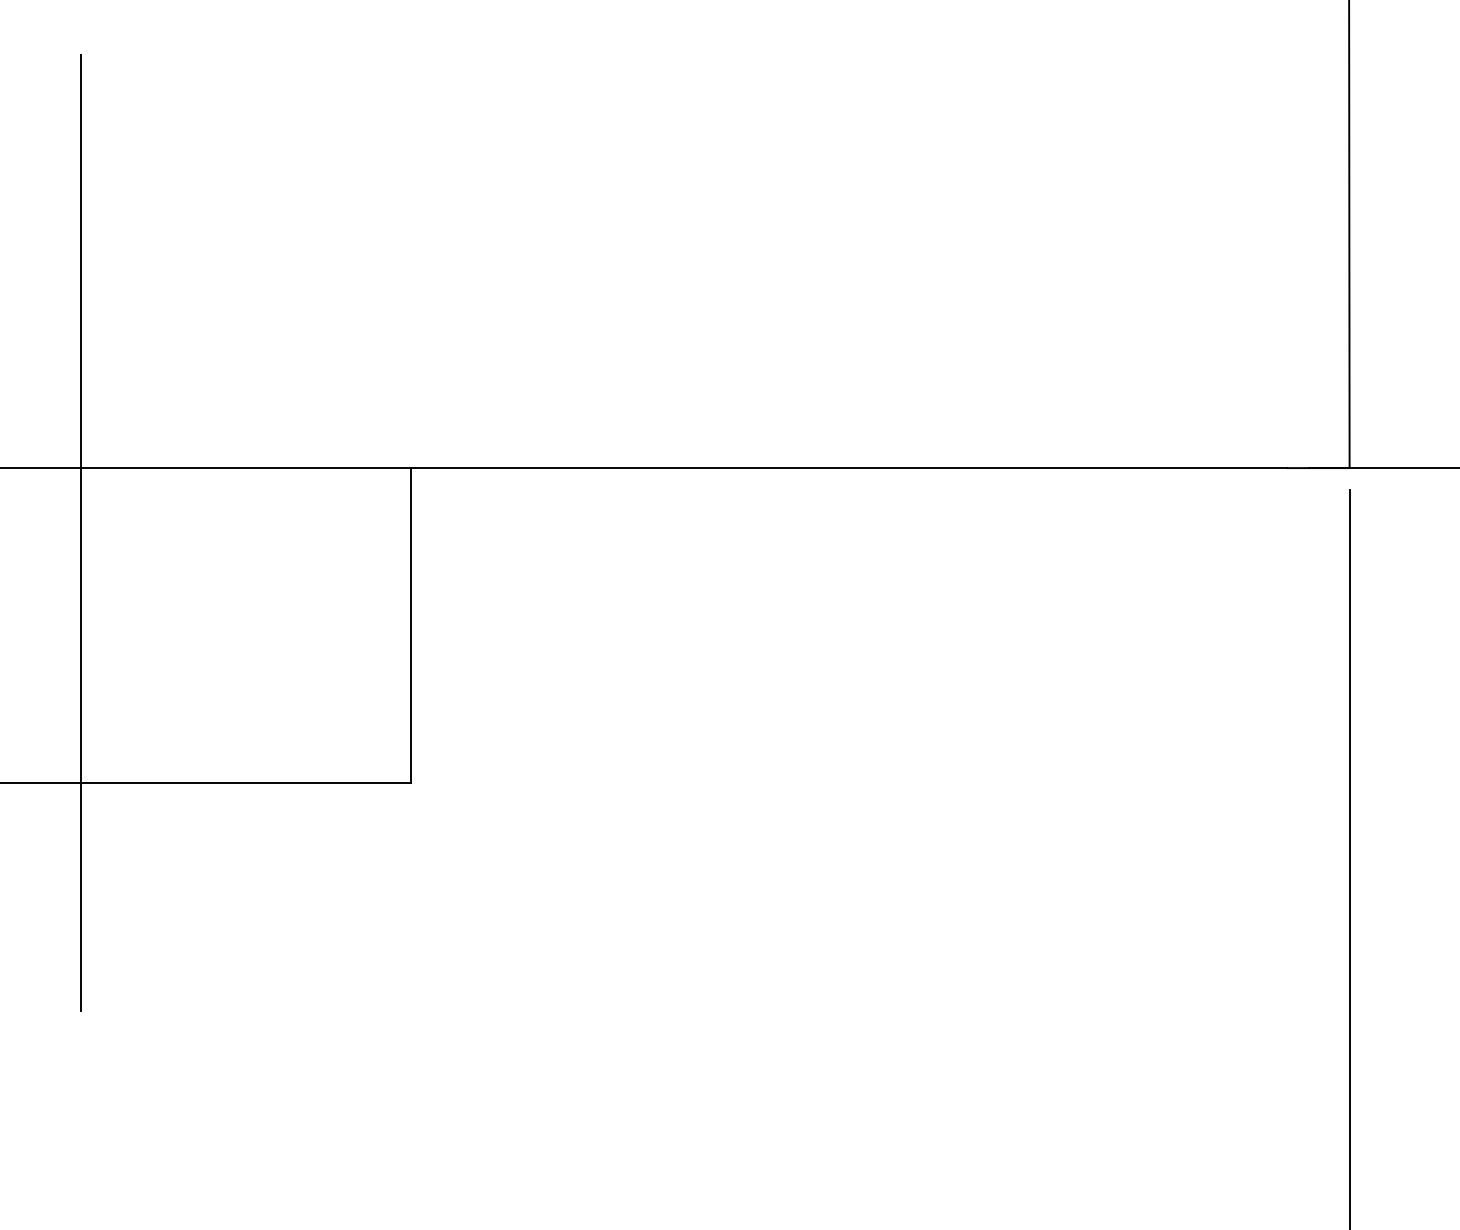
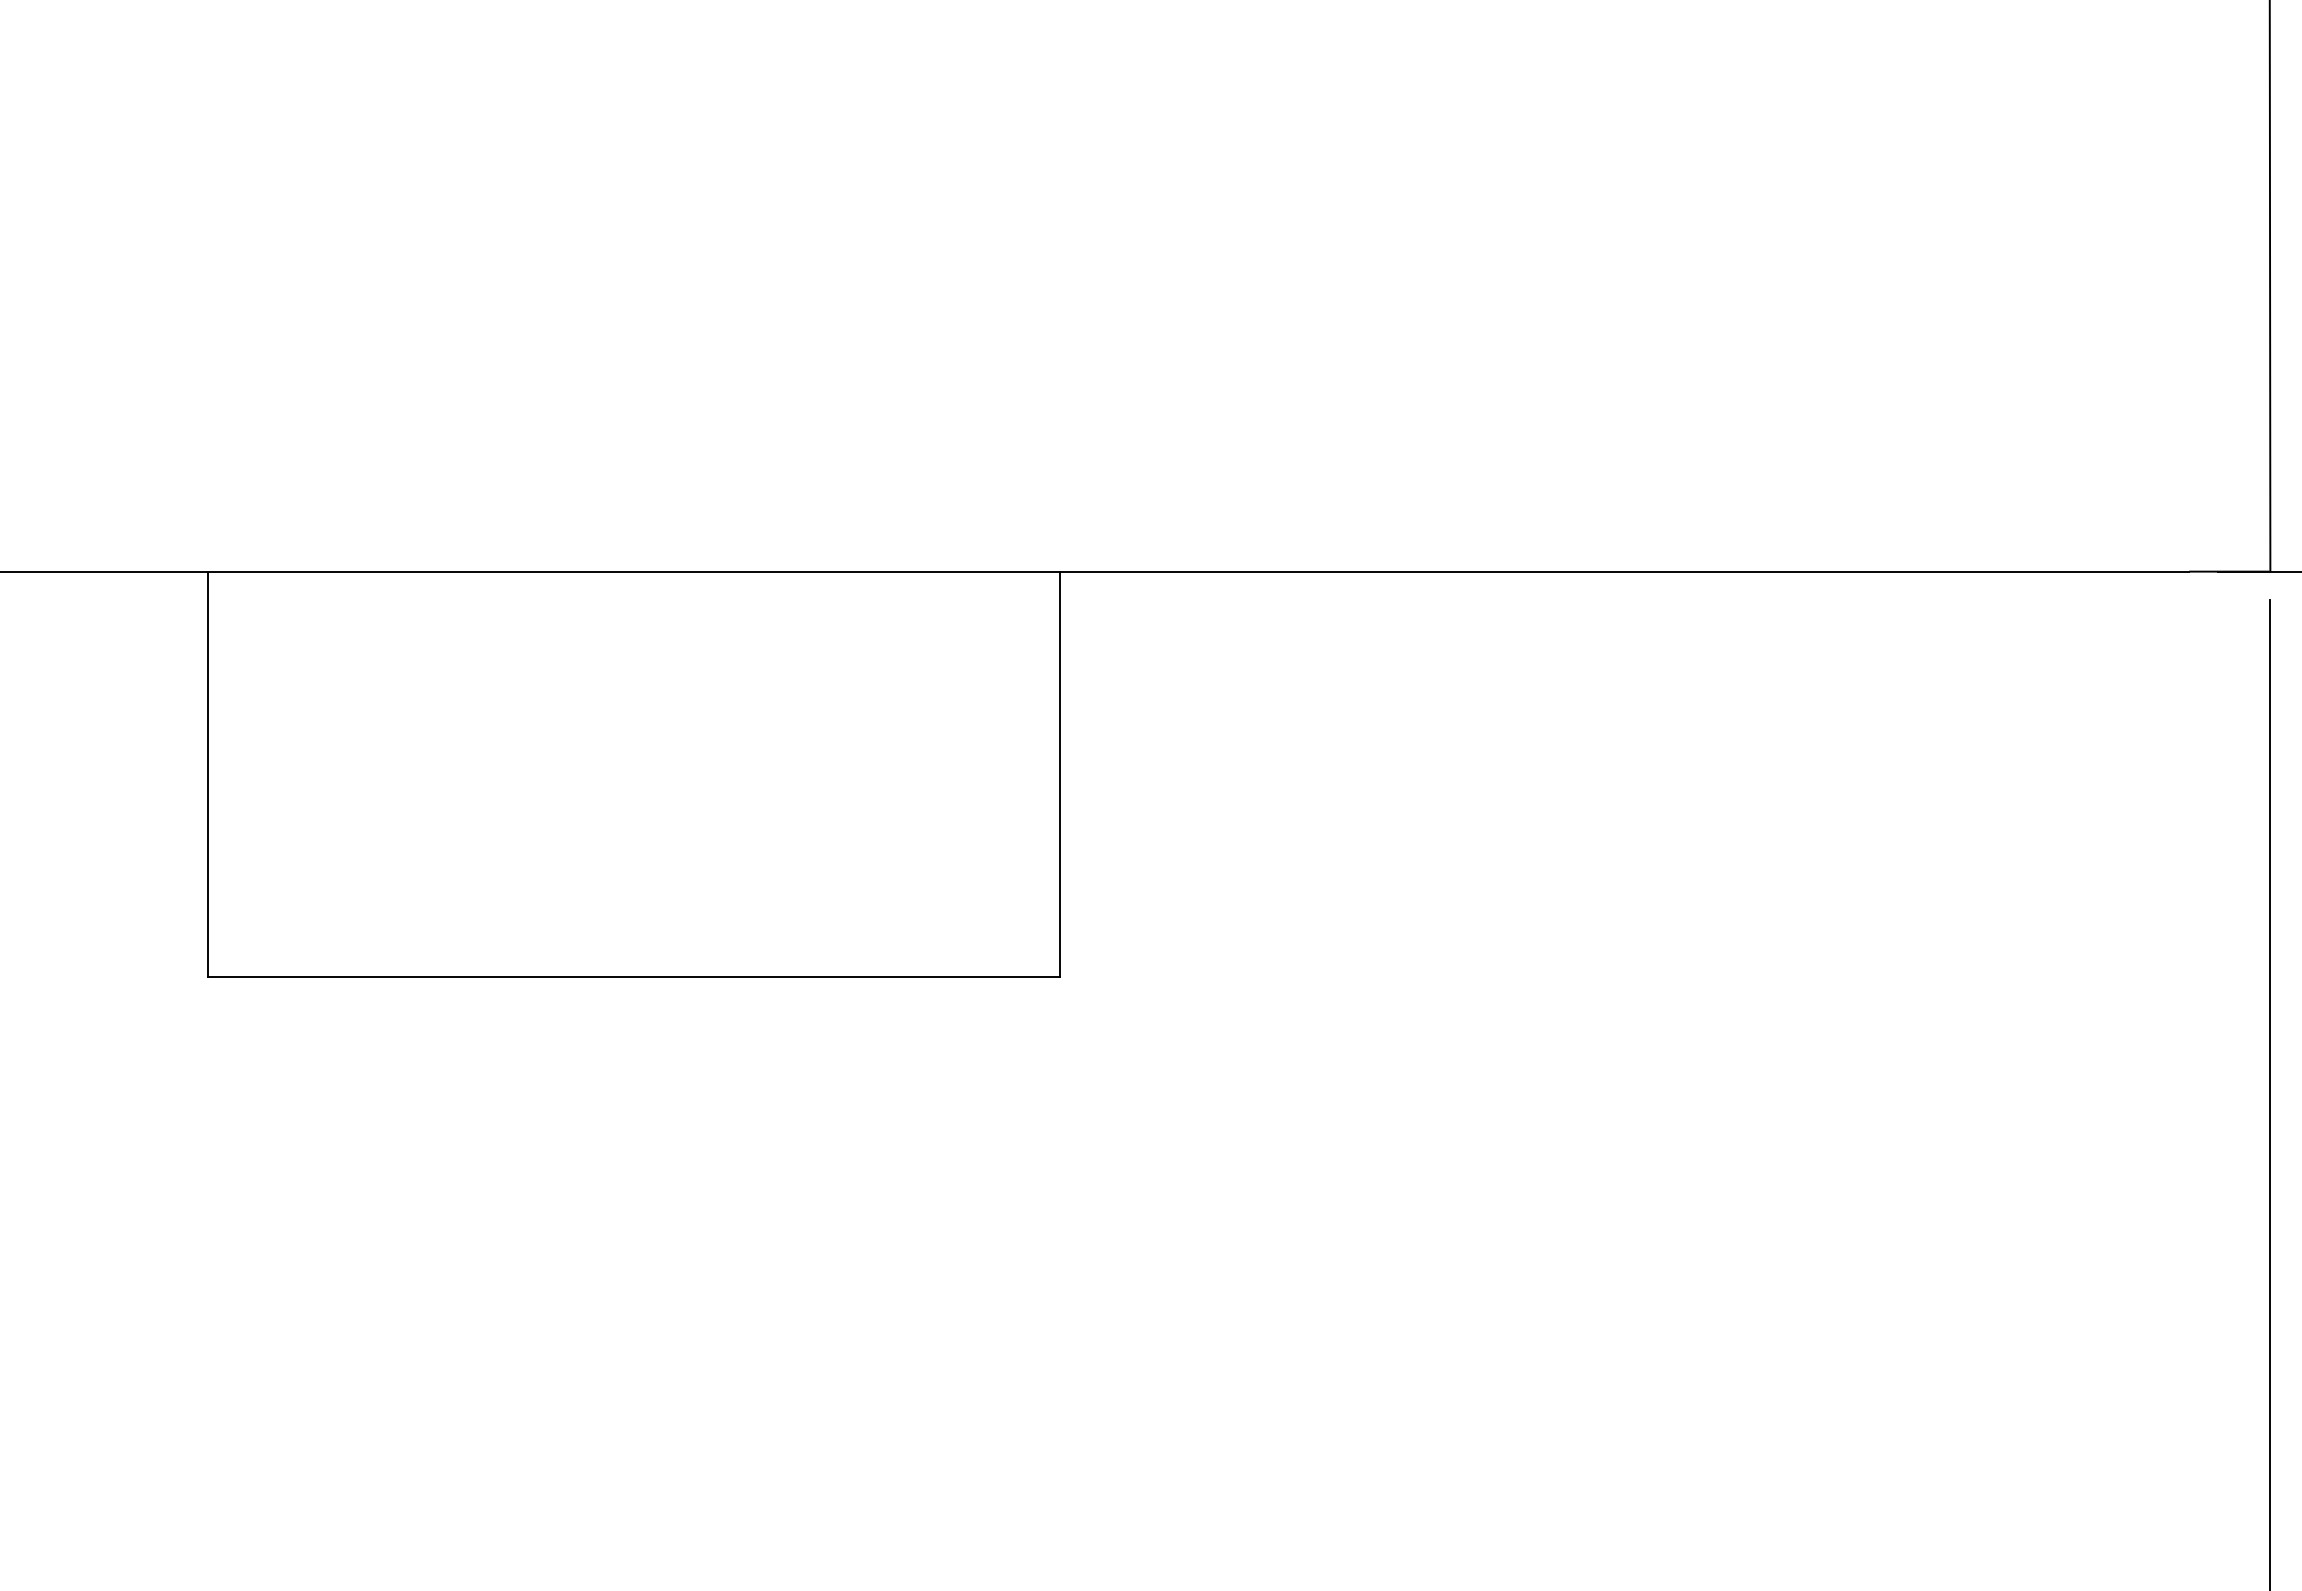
line: (81, 557) -> (633, 687), removed

